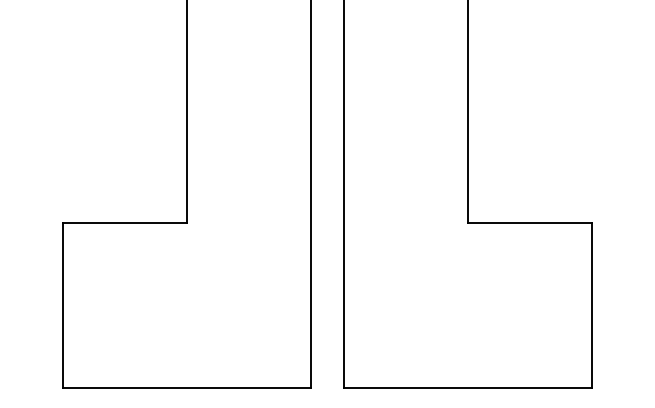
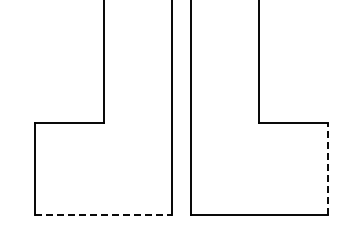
line: (592, 305) -> (328, 169), solid -> dashed
line: (186, 388) -> (103, 215), solid -> dashed

